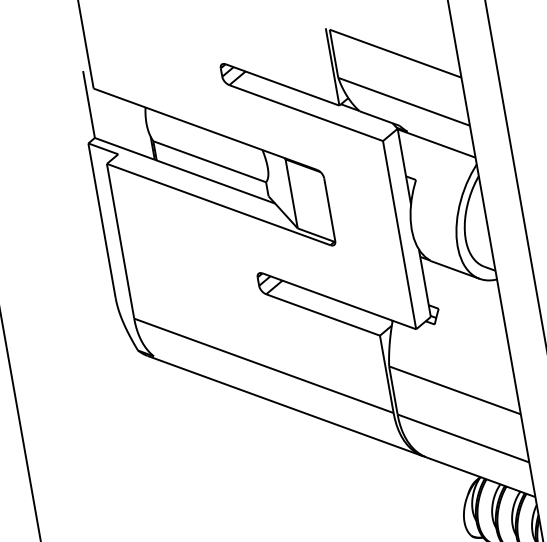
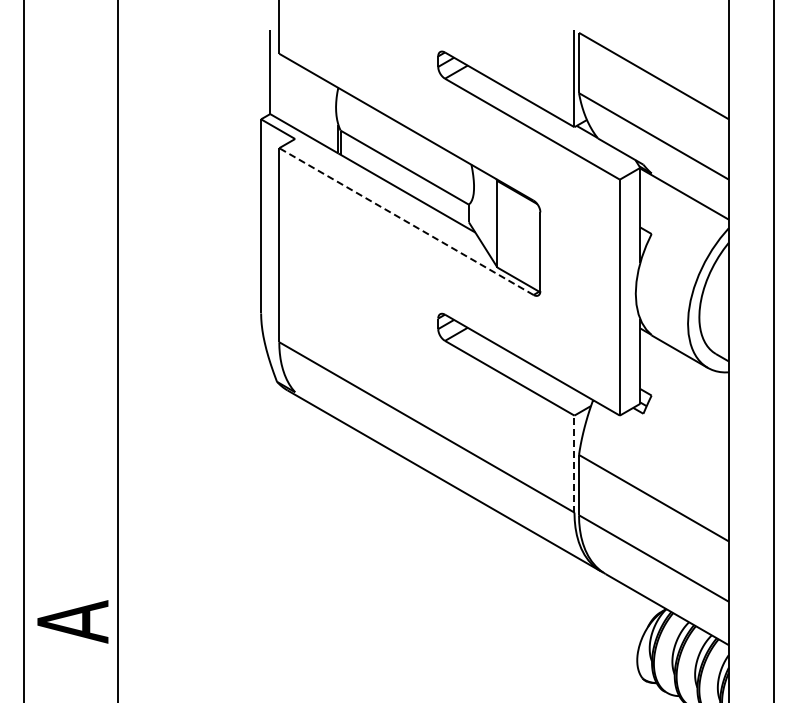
line: (218, 204) -> (406, 221), solid -> dashed
line: (386, 374) -> (574, 464), solid -> dashed

